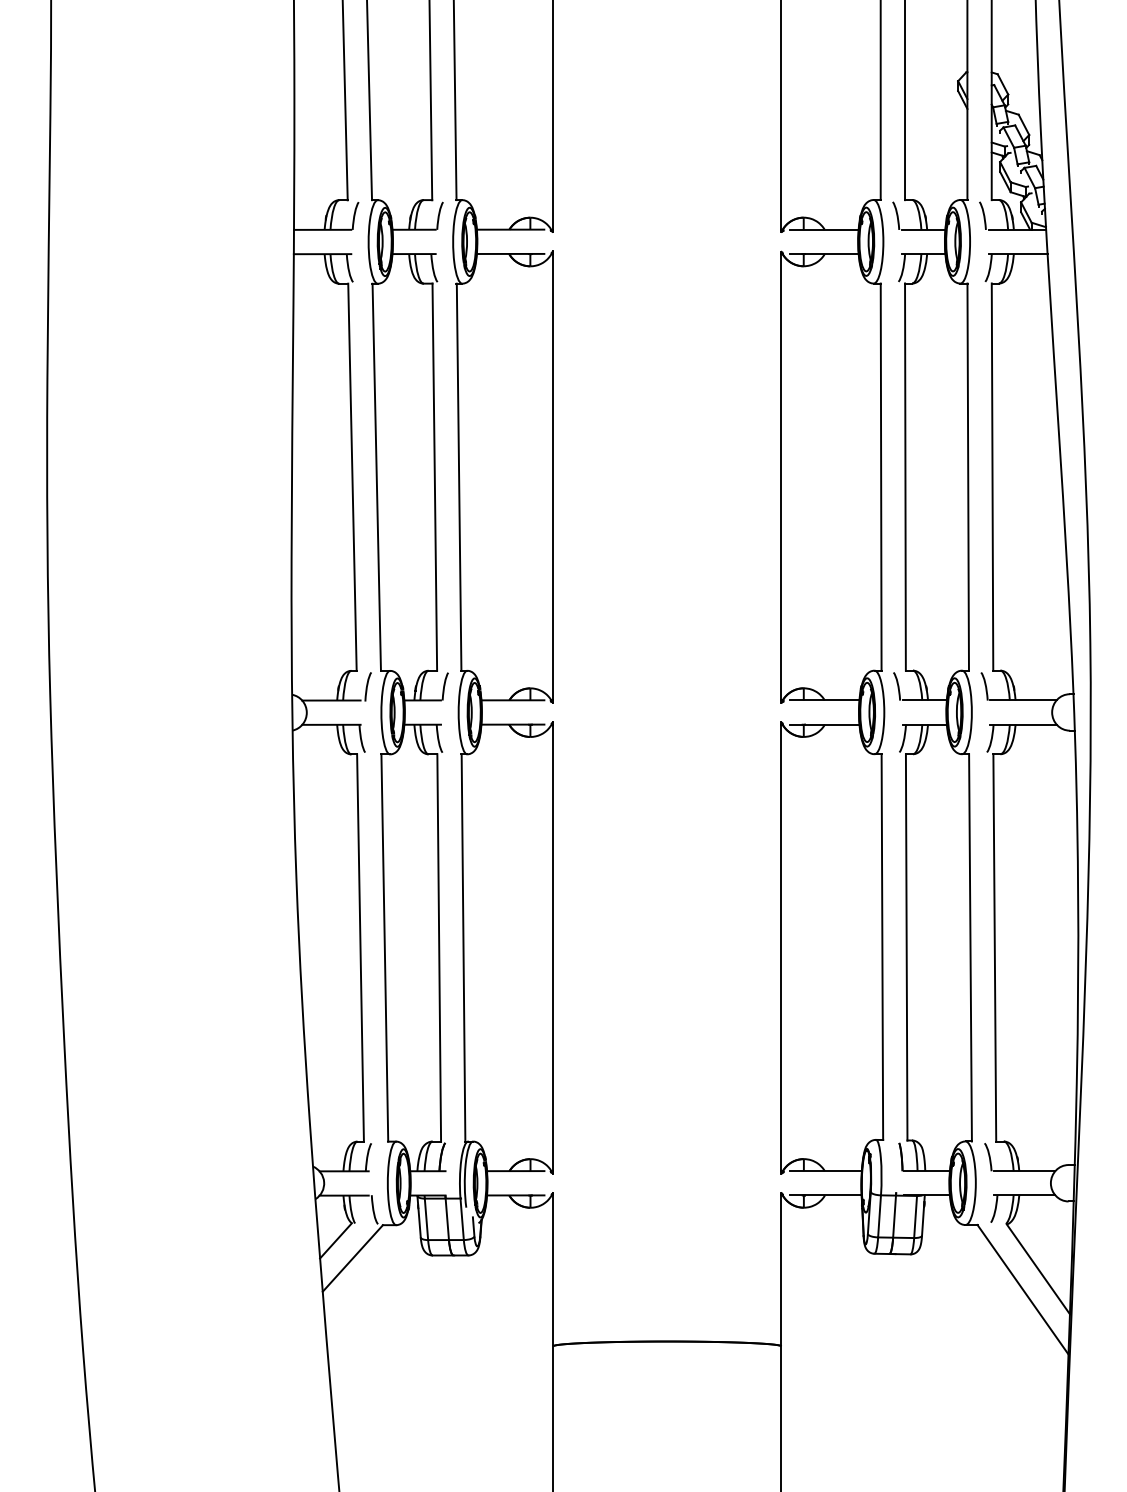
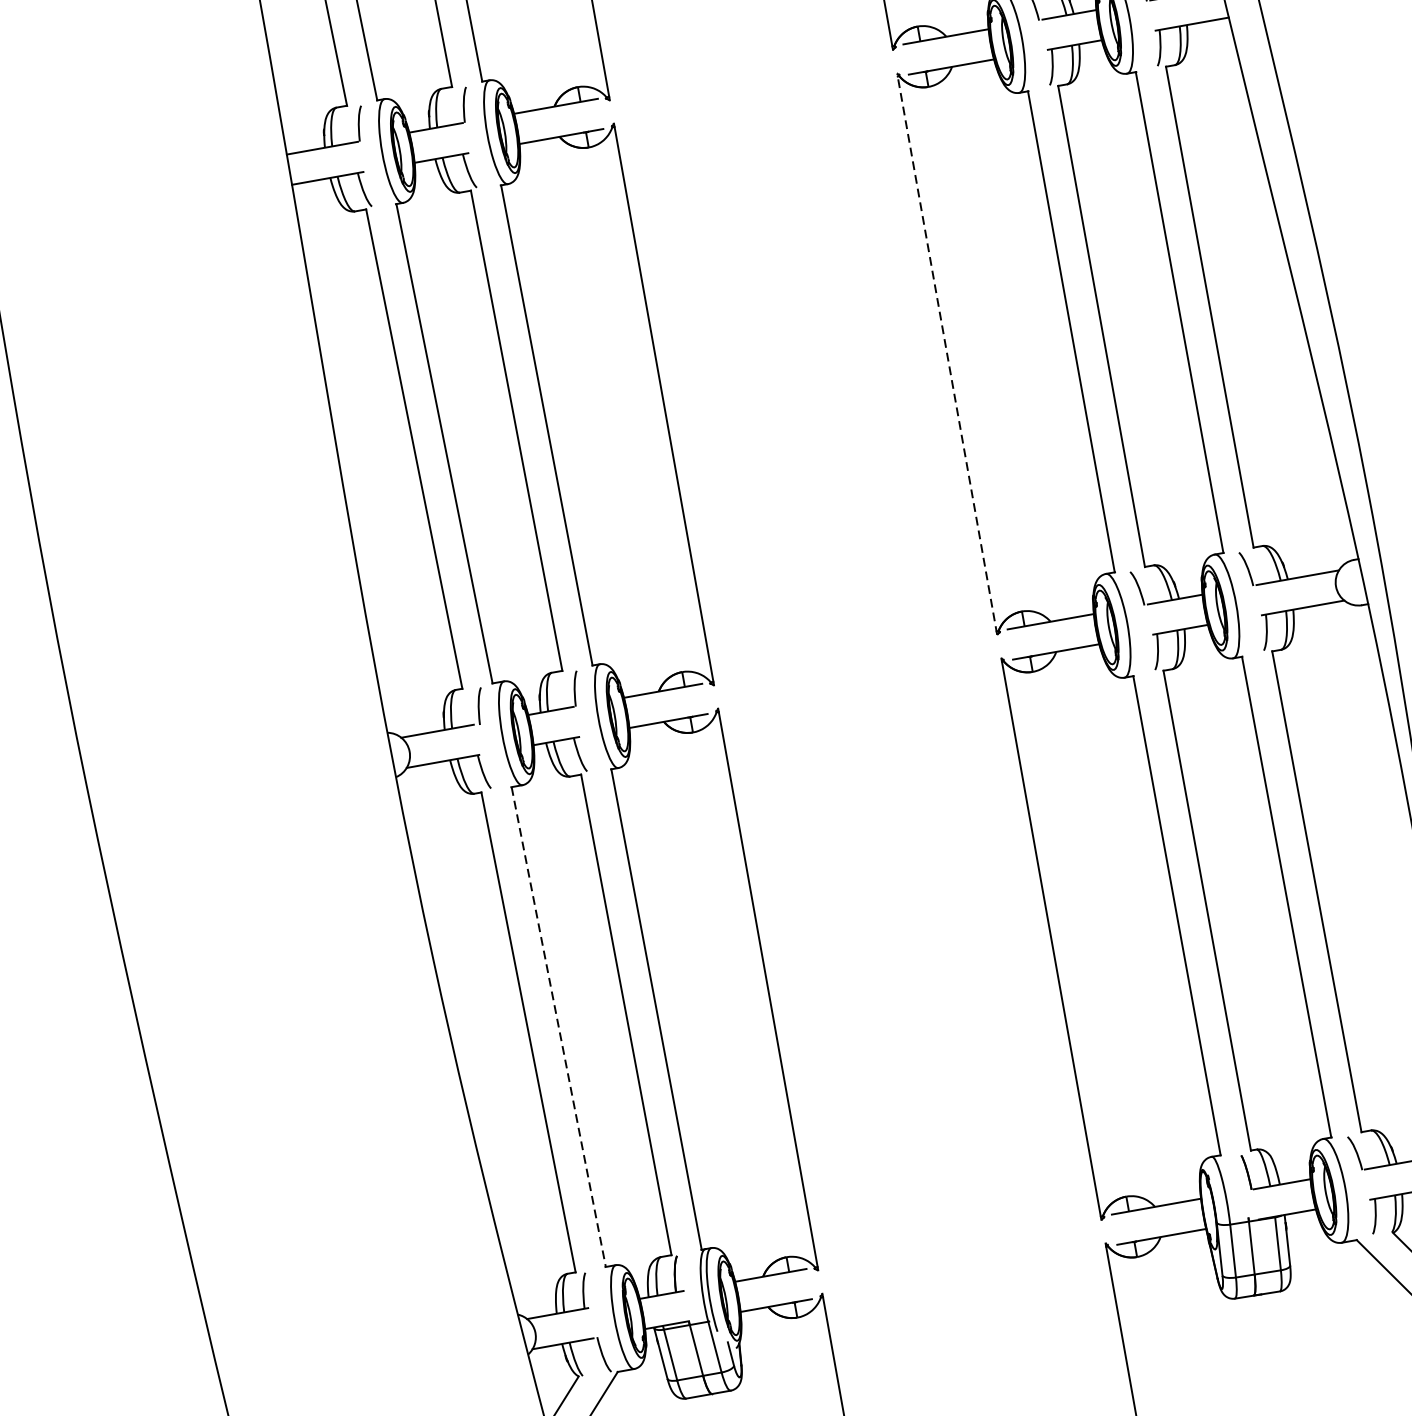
line: (781, 477) -> (947, 354), solid -> dashed
line: (384, 948) -> (558, 1027), solid -> dashed

